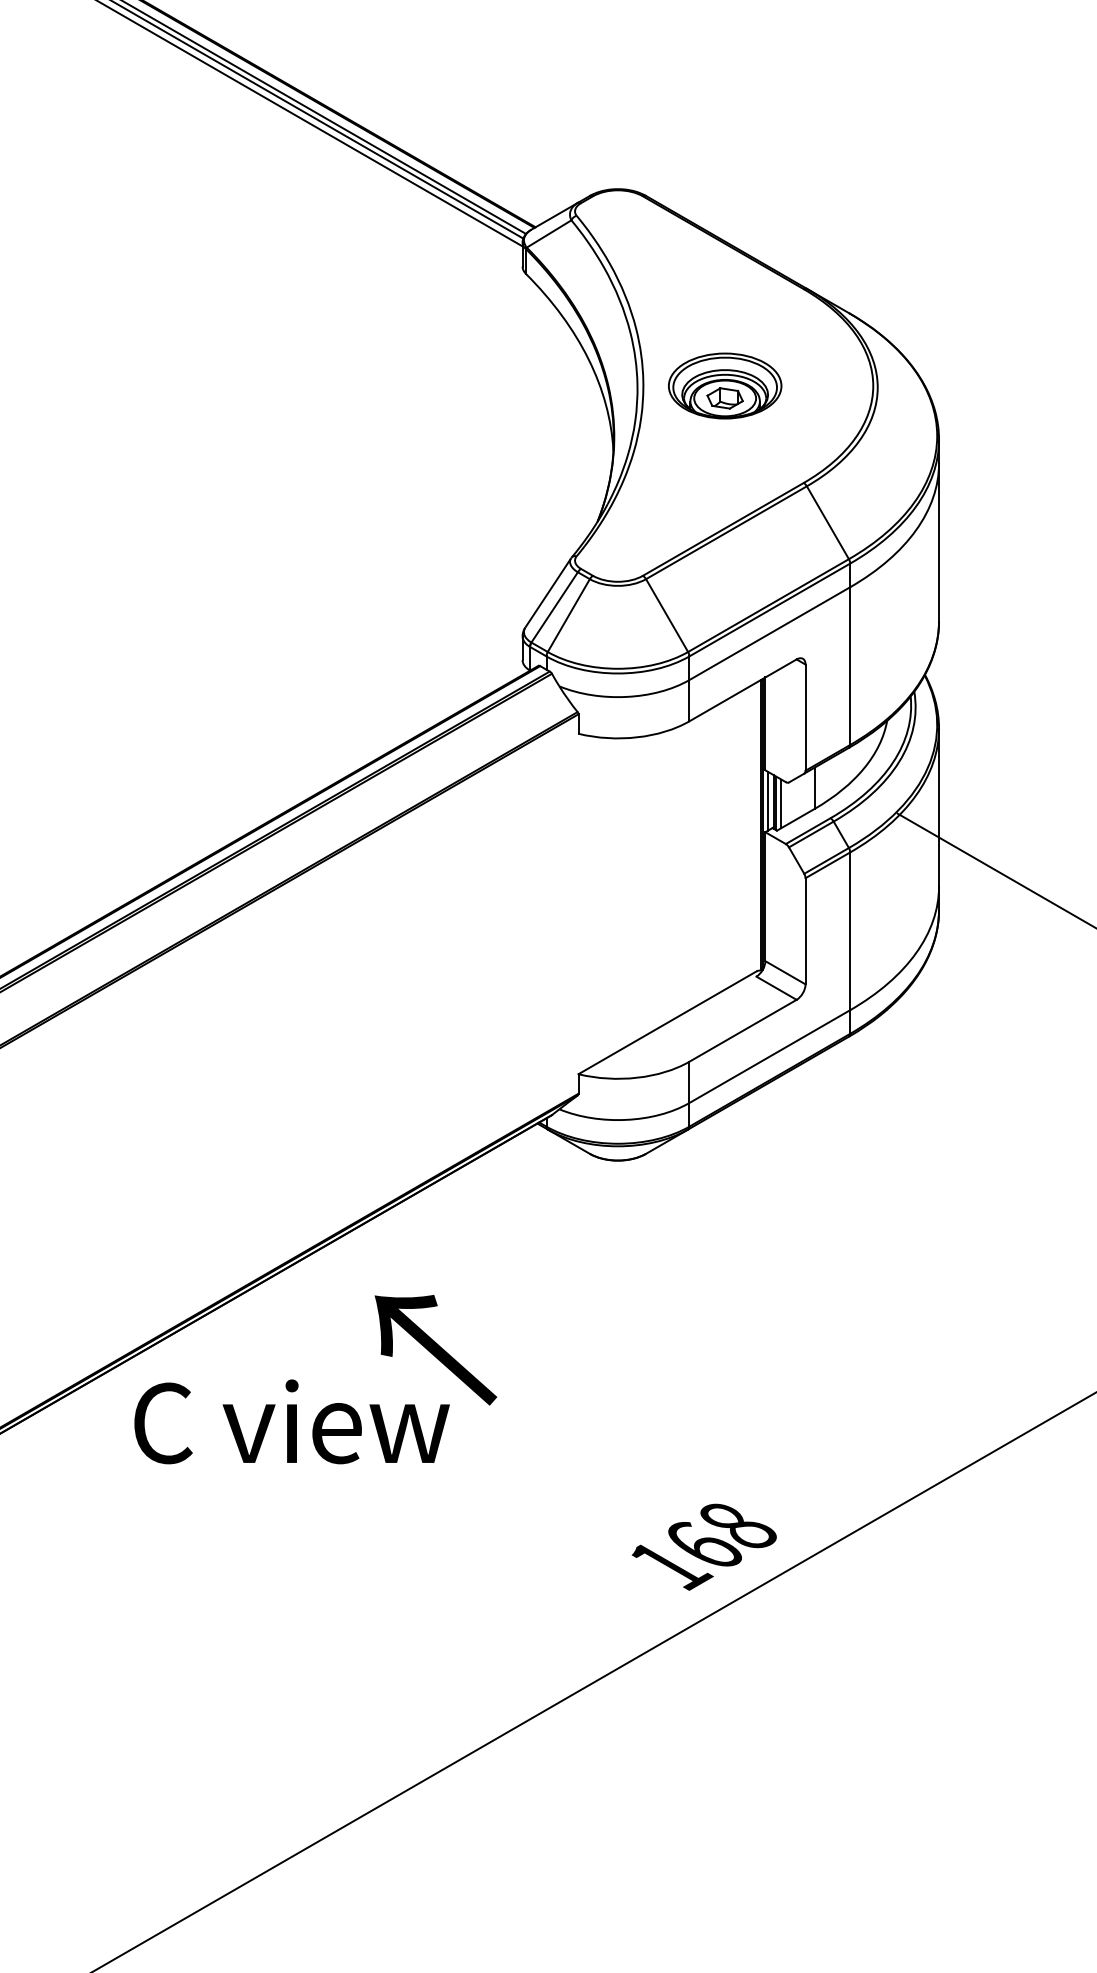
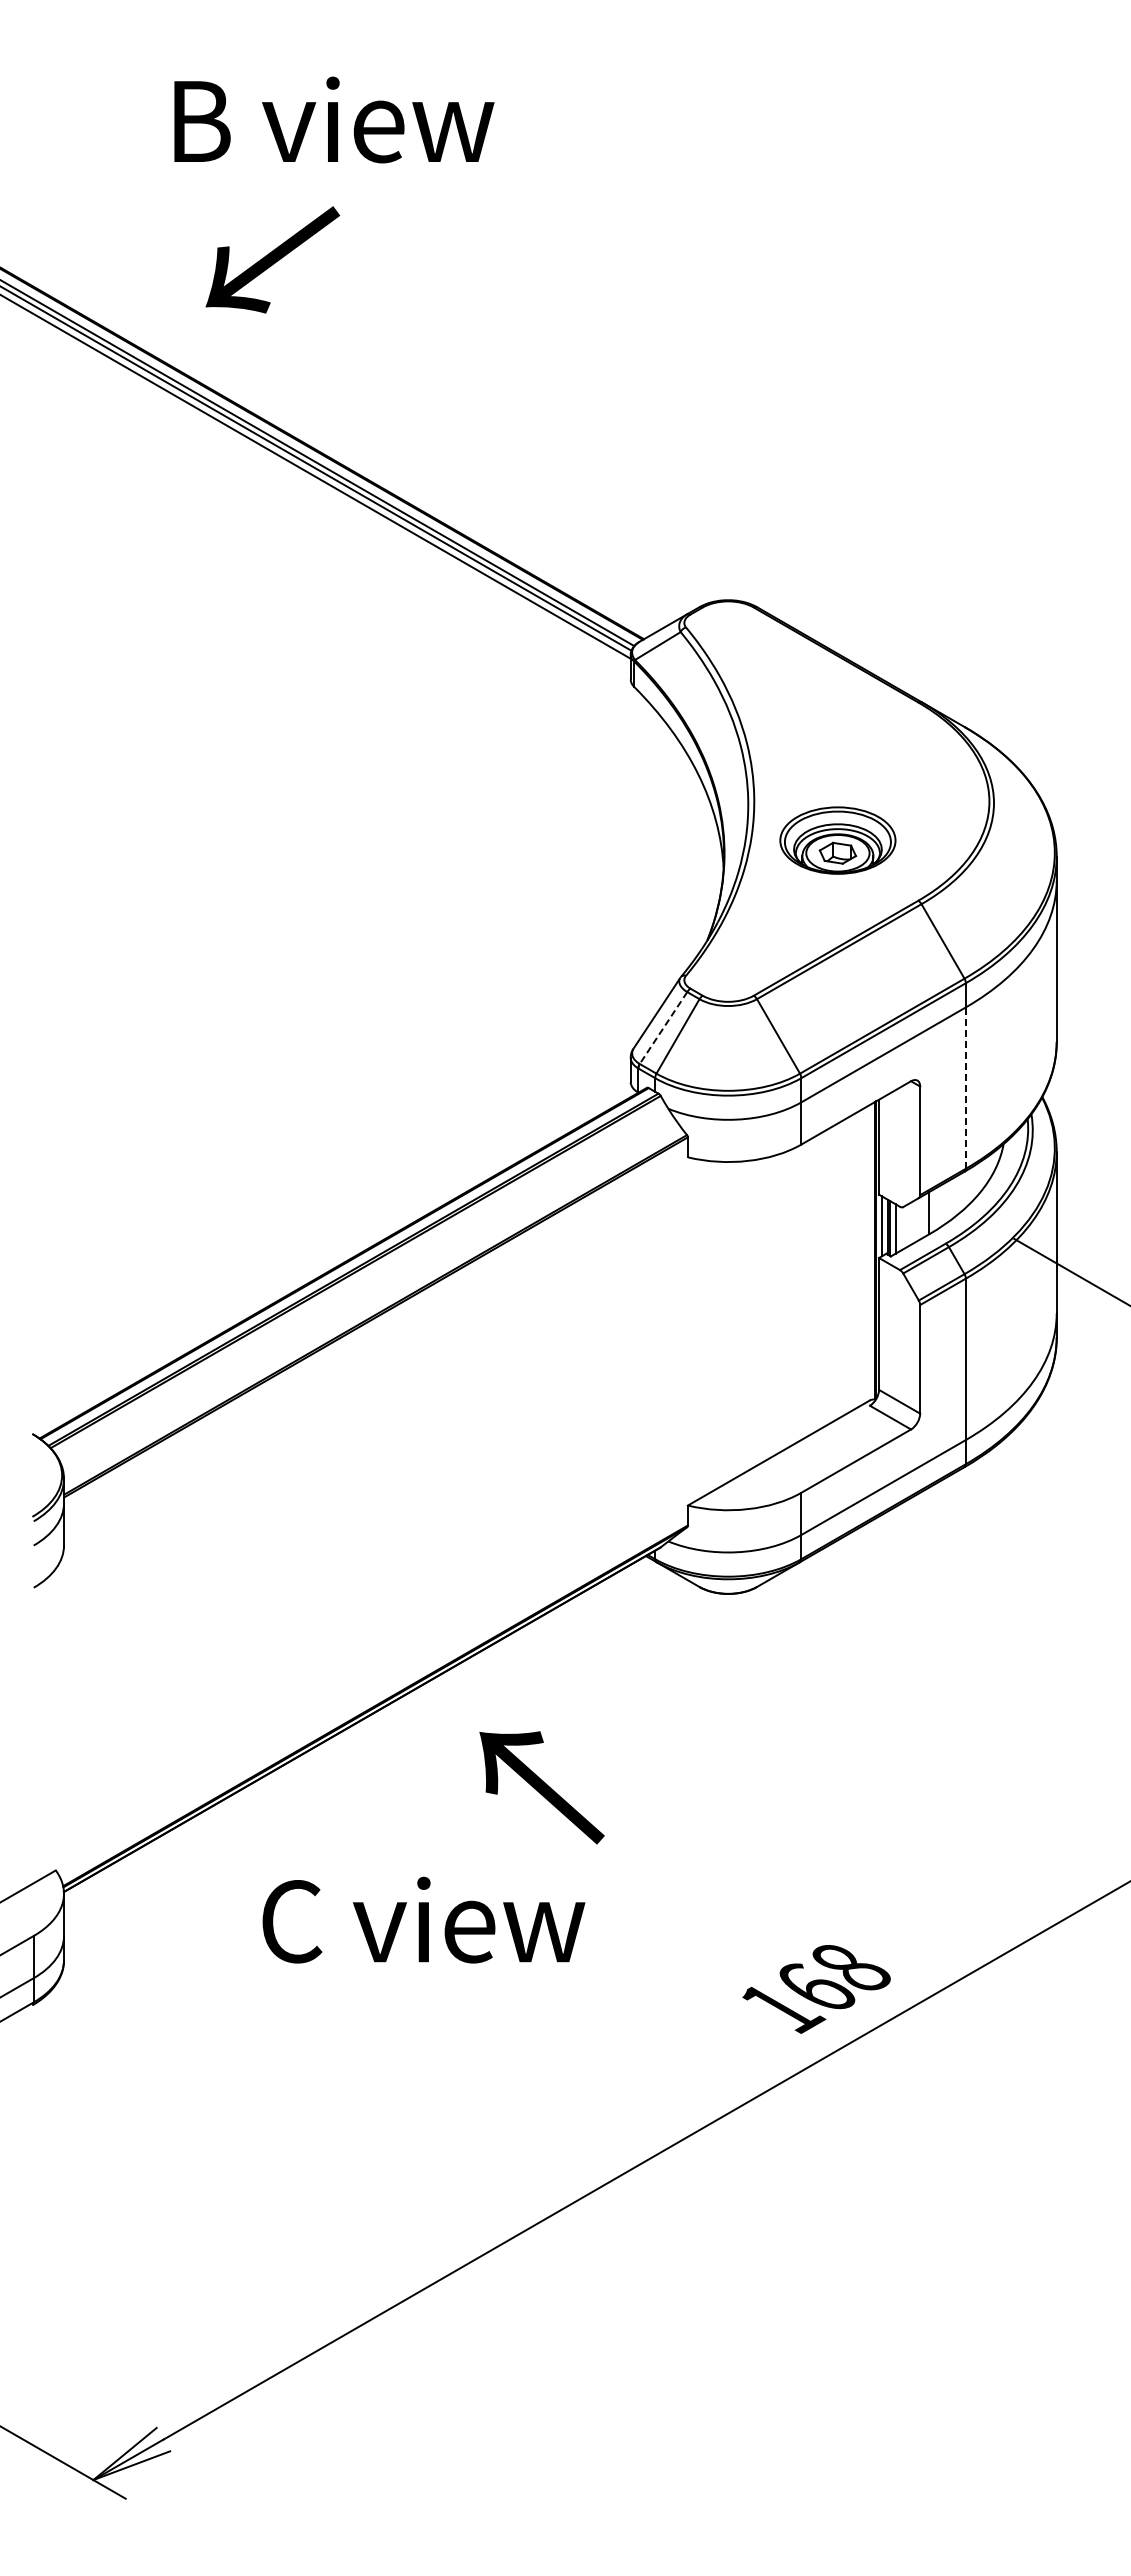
part: (724, 385) -> (837, 840), moved
line: (554, 607) -> (663, 1028), solid -> dashed
line: (849, 666) -> (965, 1088), solid -> dashed
text: (291, 1421) -> (423, 1919), moved

